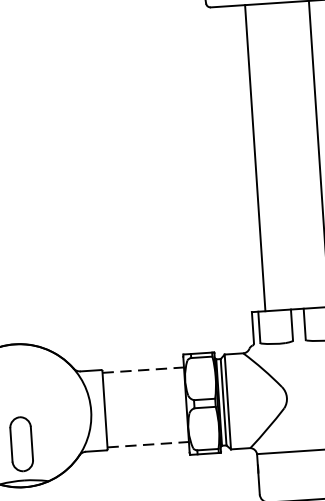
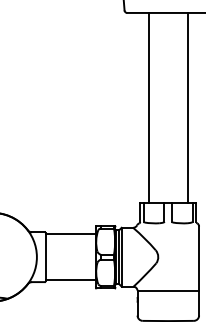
line: (144, 370) -> (71, 234), dashed -> solid
line: (149, 444) -> (71, 280), dashed -> solid

